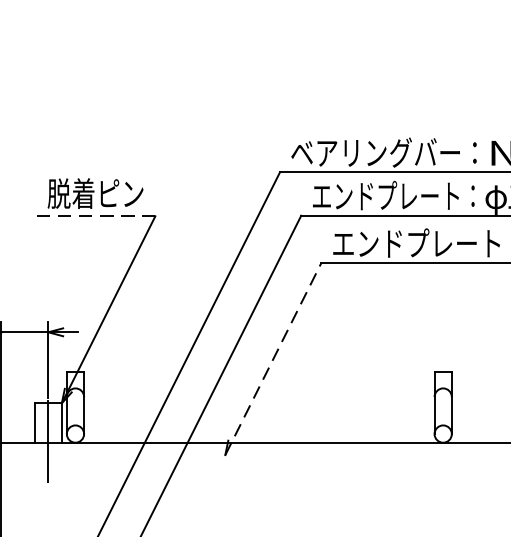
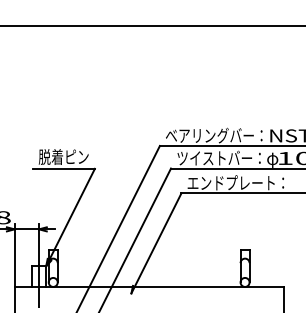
text: (394, 194) -> (219, 157), エンドプレート： -> ツイストバー：
line: (97, 215) -> (64, 168), dashed -> solid
line: (273, 359) -> (156, 243), dashed -> solid

